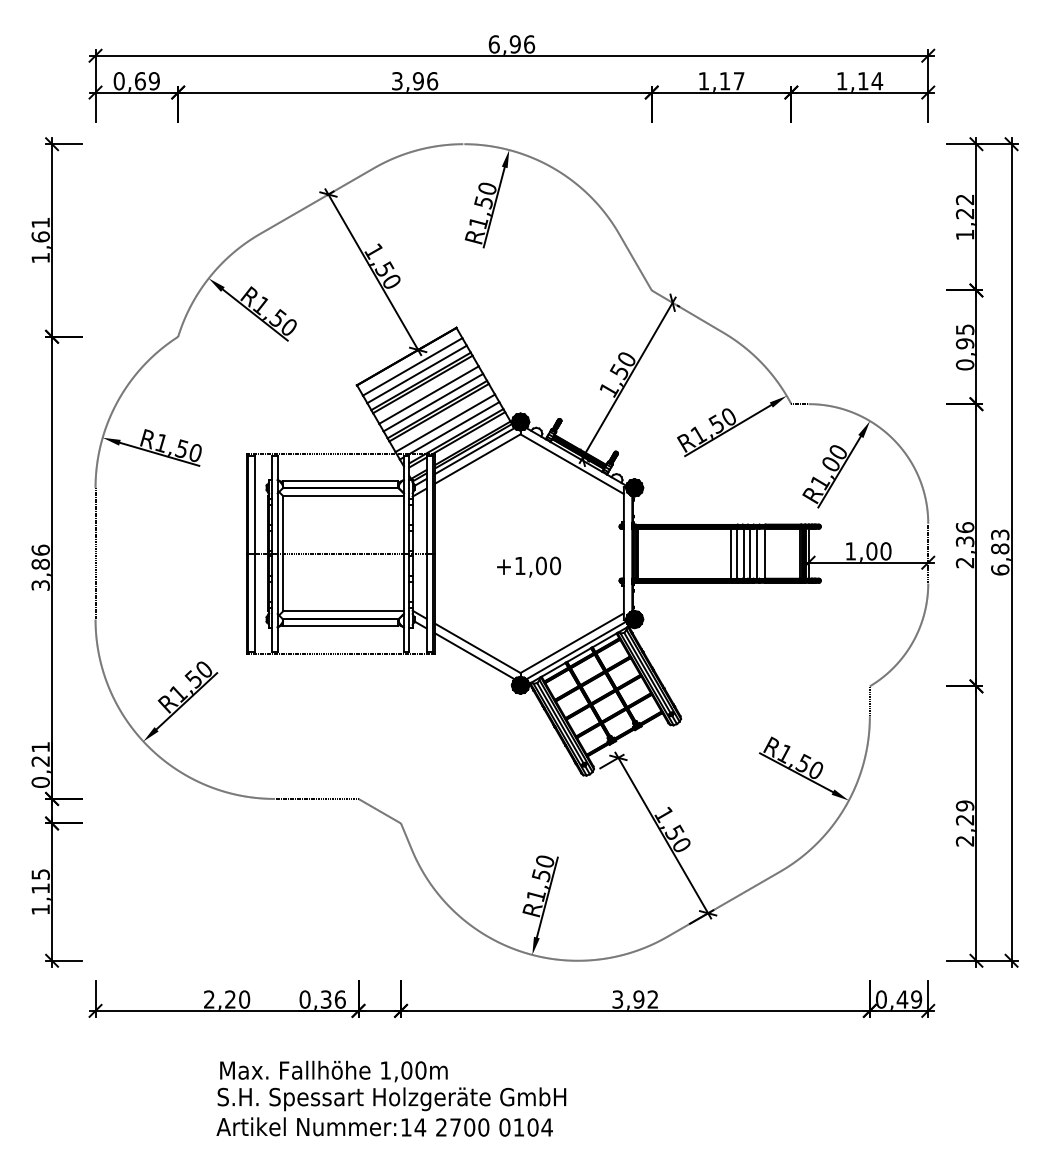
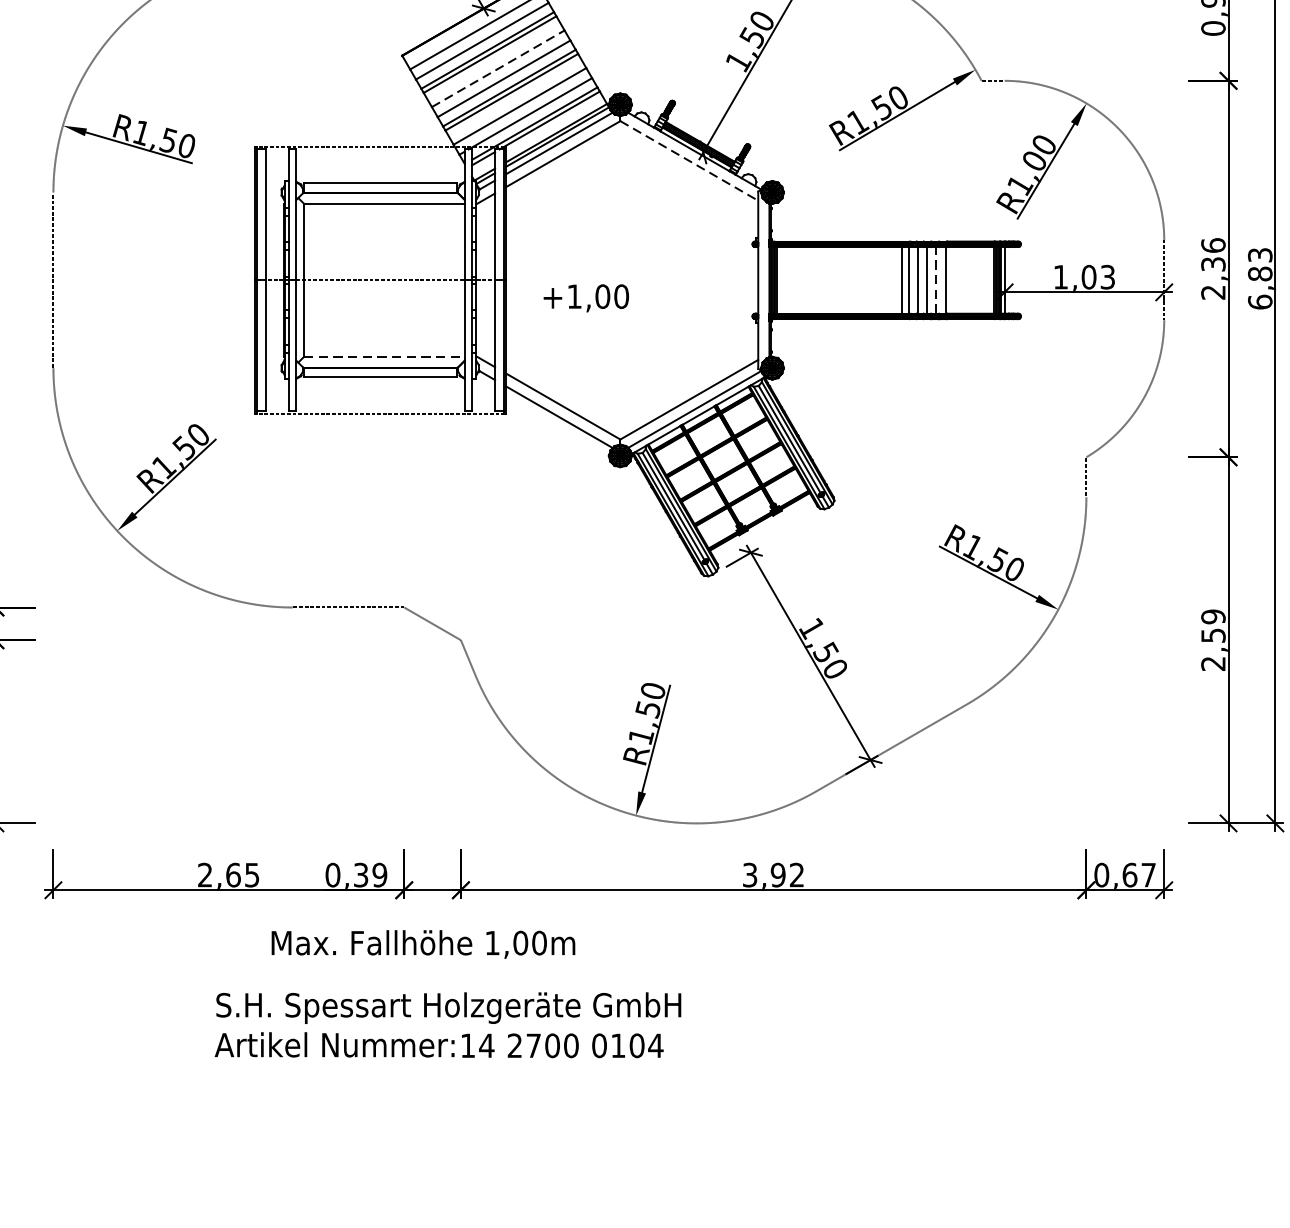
line: (429, 394) -> (498, 67), solid -> dashed
line: (572, 464) -> (689, 161), solid -> dashed
text: (885, 551) -> (1107, 277), 1,00 -> 1,03
line: (757, 553) -> (936, 280), solid -> dashed
text: (528, 566) -> (585, 297), moved
line: (344, 611) -> (385, 357), solid -> dashed
text: (964, 820) -> (1212, 636), 2,29 -> 2,59
text: (237, 999) -> (242, 875), 2,20 -> 2,65
text: (339, 999) -> (378, 875), 0,36 -> 0,39
text: (909, 999) -> (1139, 875), 0,49 -> 0,67
text: (333, 1071) -> (422, 944), moved

